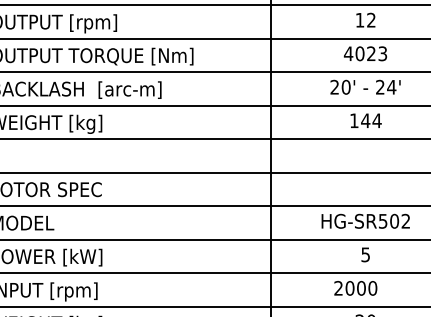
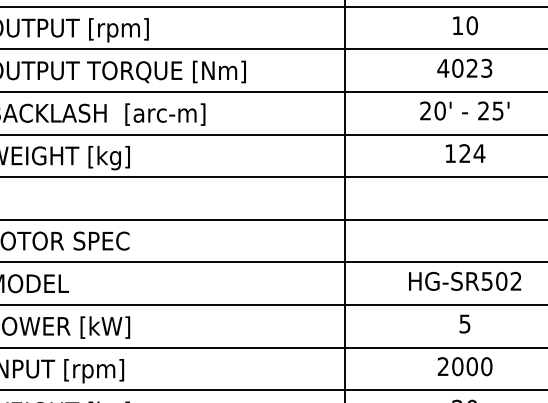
text: (371, 19) -> (472, 24), 12 -> 10
text: (391, 87) -> (497, 111), 24' -> 25'
text: (365, 120) -> (464, 153), 144 -> 124
text: (355, 288) -> (464, 366), moved

